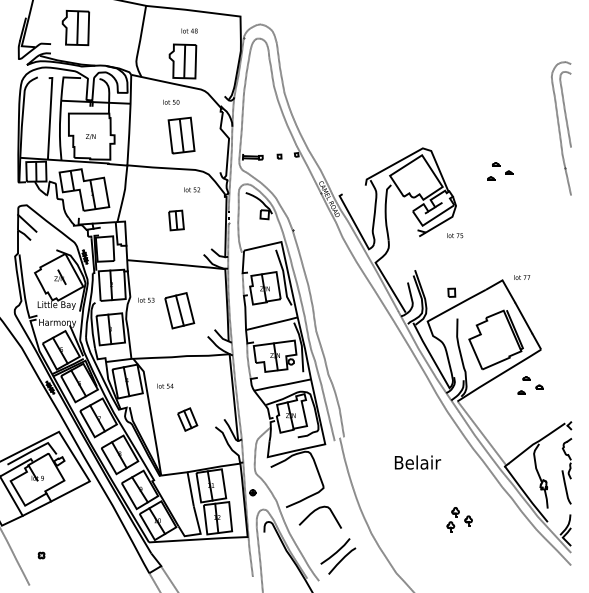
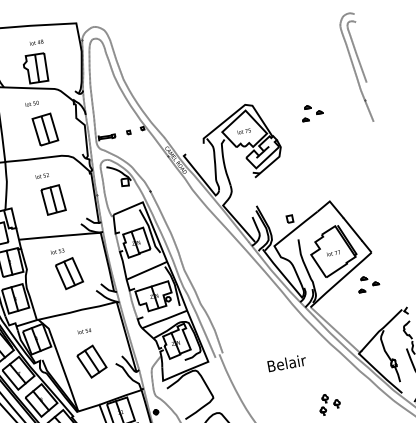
text: (191, 189) -> (41, 175), moved
part: (176, 220) -> (53, 199), size x1.67
text: (455, 235) -> (244, 131), moved
text: (522, 277) -> (333, 253), moved
text: (146, 299) -> (57, 250), moved
text: (165, 385) -> (84, 330), moved
part: (187, 419) -> (91, 361), size x1.67

